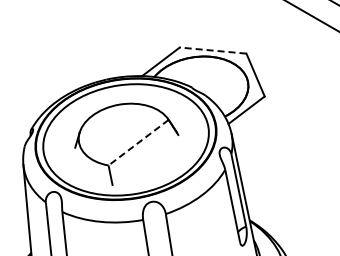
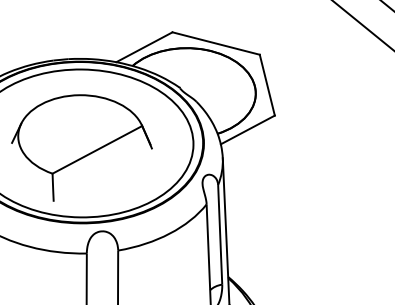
line: (212, 50) -> (215, 43), dashed -> solid
line: (138, 142) -> (97, 149), dashed -> solid

